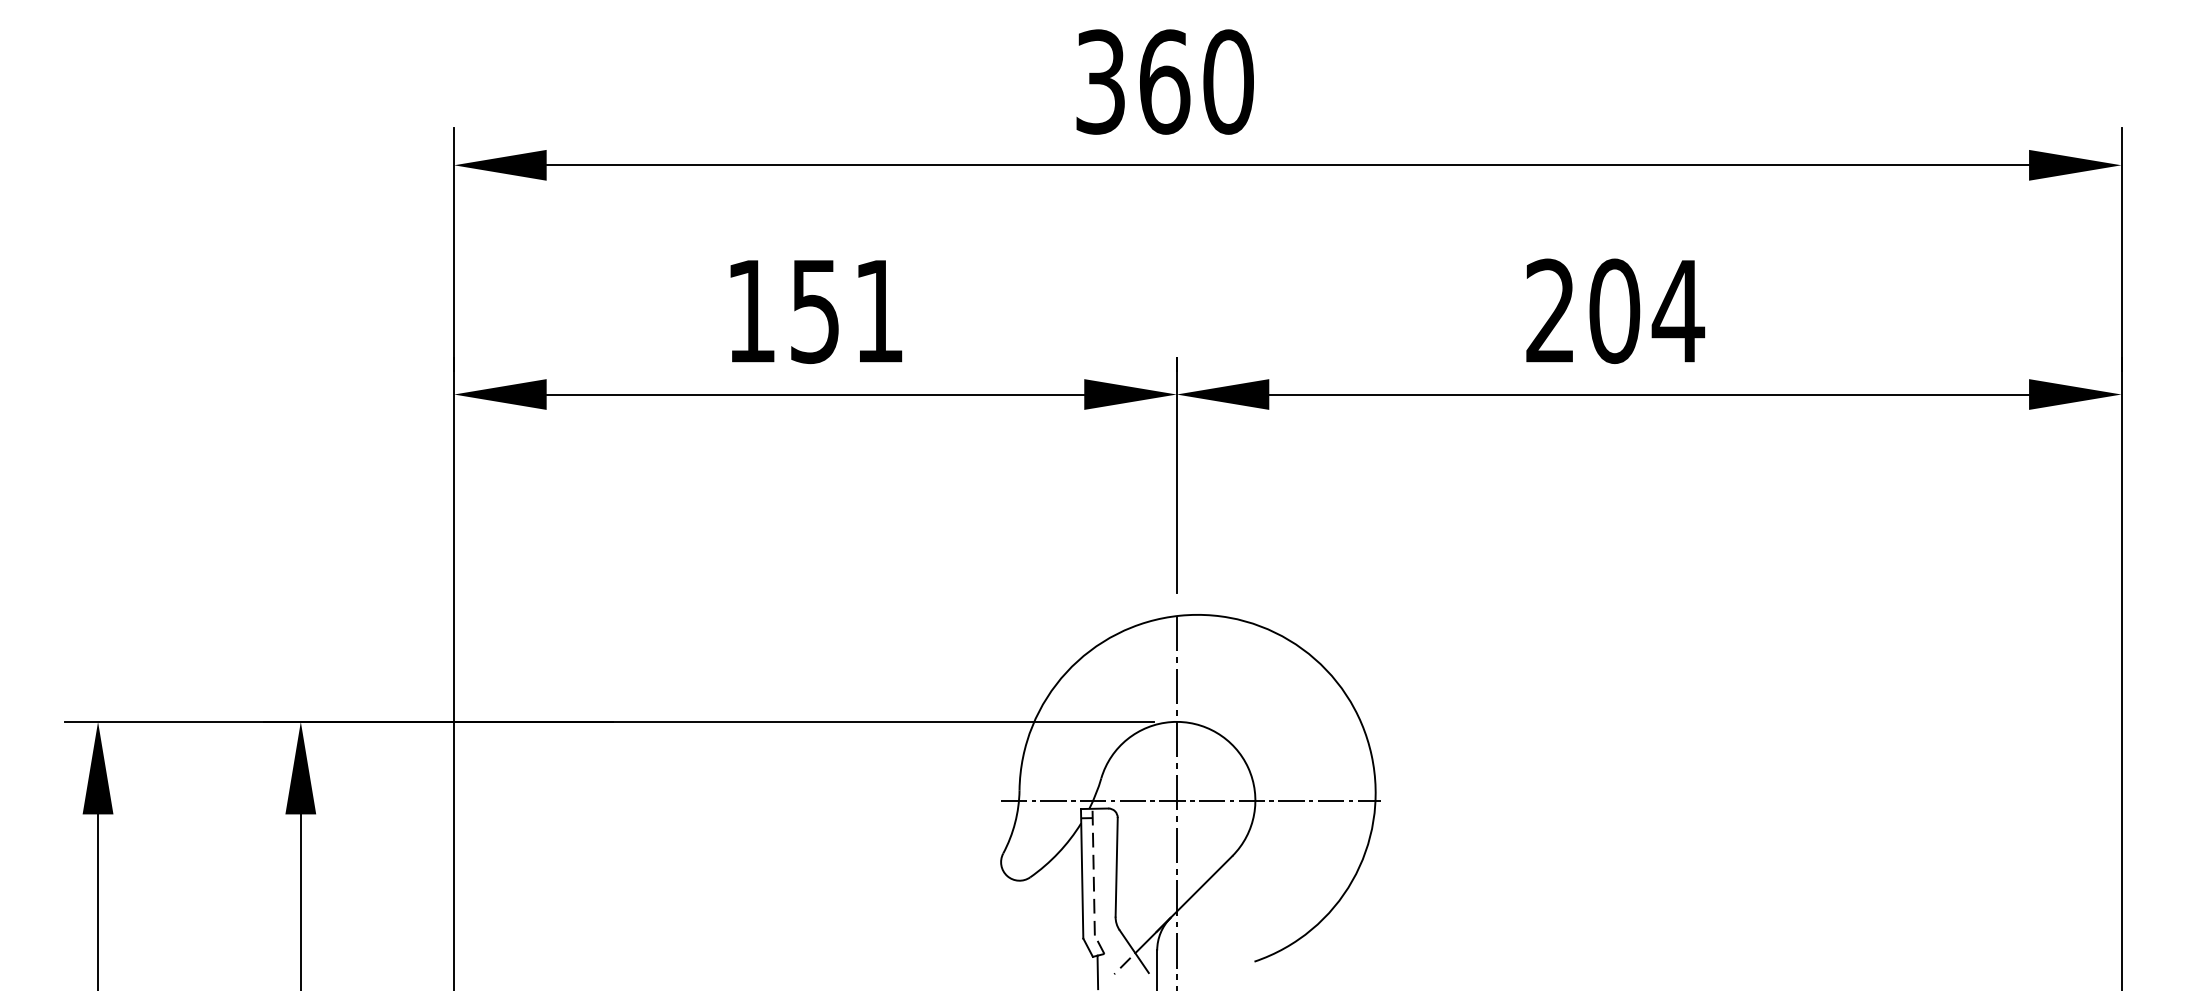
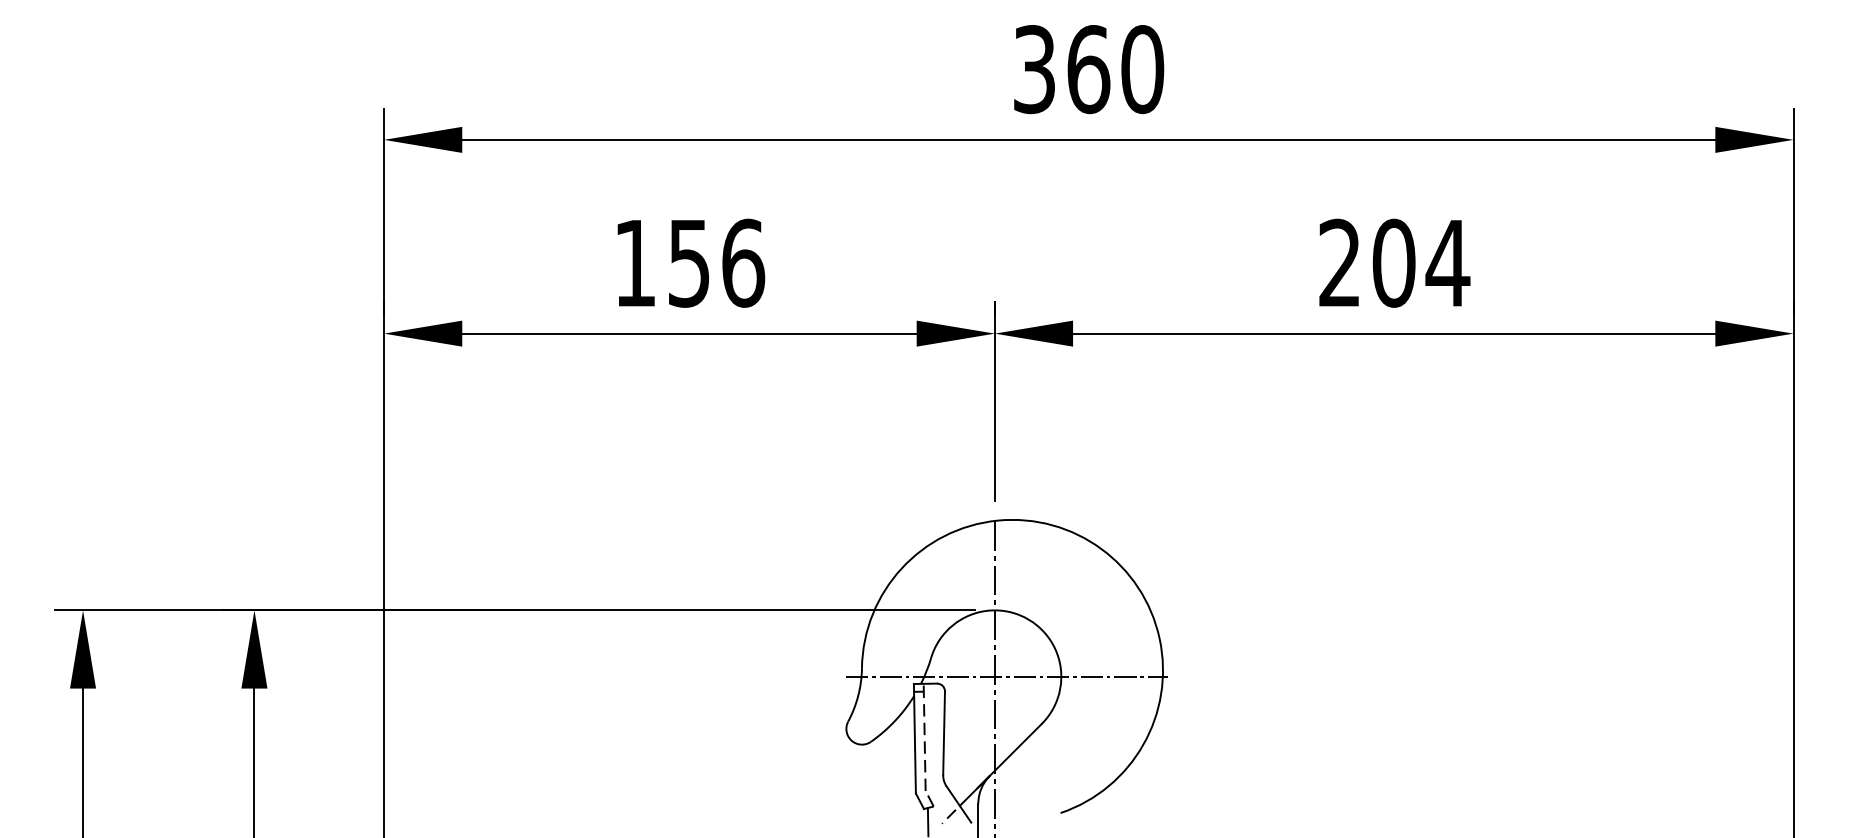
text: (1165, 82) -> (1089, 69), moved
text: (879, 310) -> (743, 262), 151 -> 156
text: (1615, 310) -> (1394, 262), moved

